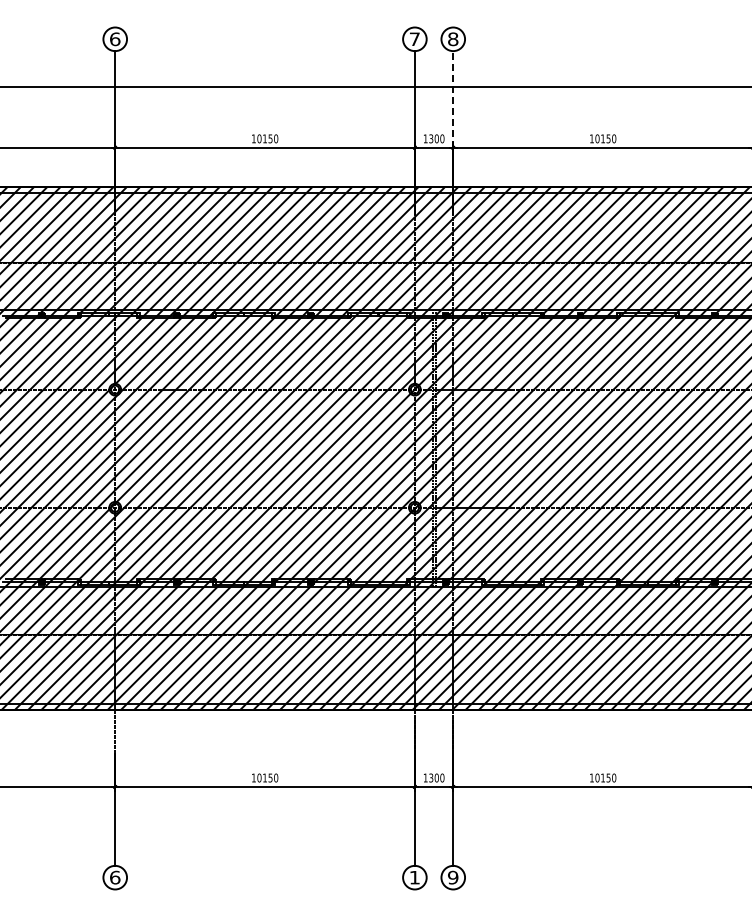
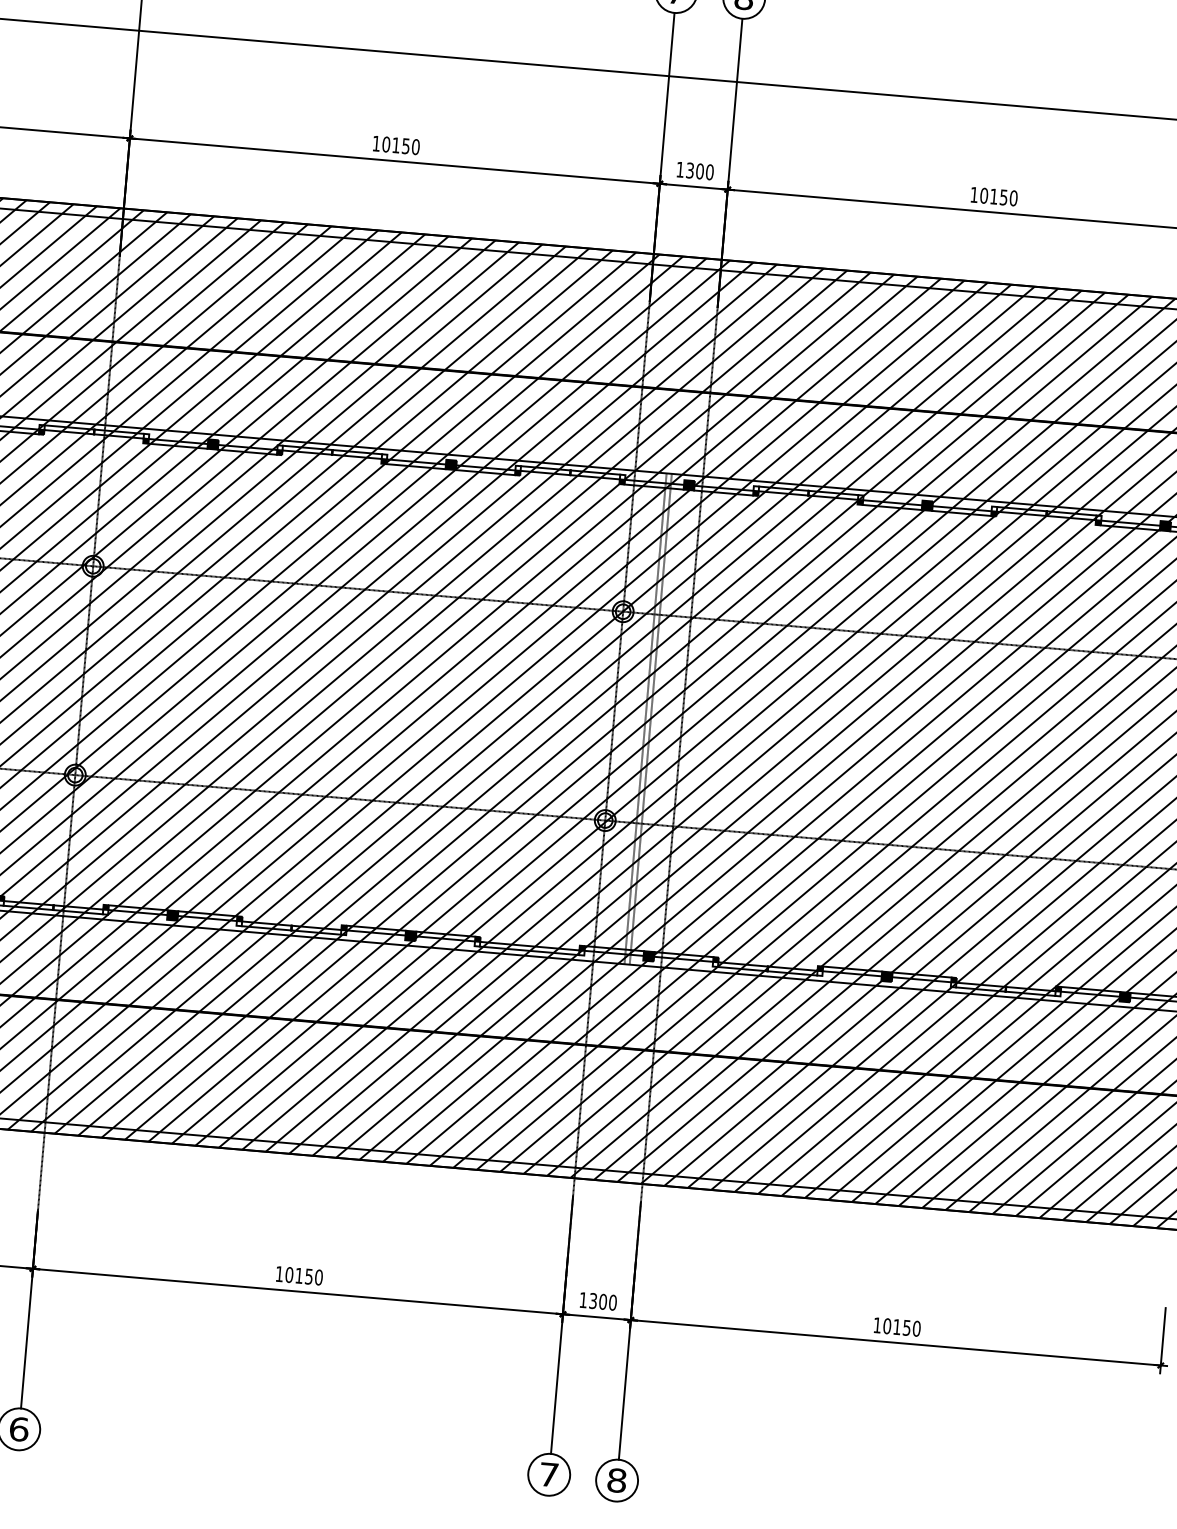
line: (453, 99) -> (735, 104), dashed -> solid
text: (414, 877) -> (548, 1474), 1 -> 7
text: (453, 877) -> (617, 1480), 9 -> 8

